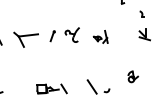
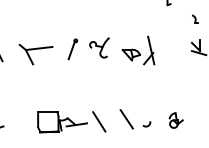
part: (52, 36) -> (72, 49), size x1.43
part: (100, 36) -> (138, 49), size x1.67
part: (133, 76) -> (176, 120), moved
part: (51, 88) -> (70, 121), size x1.67

